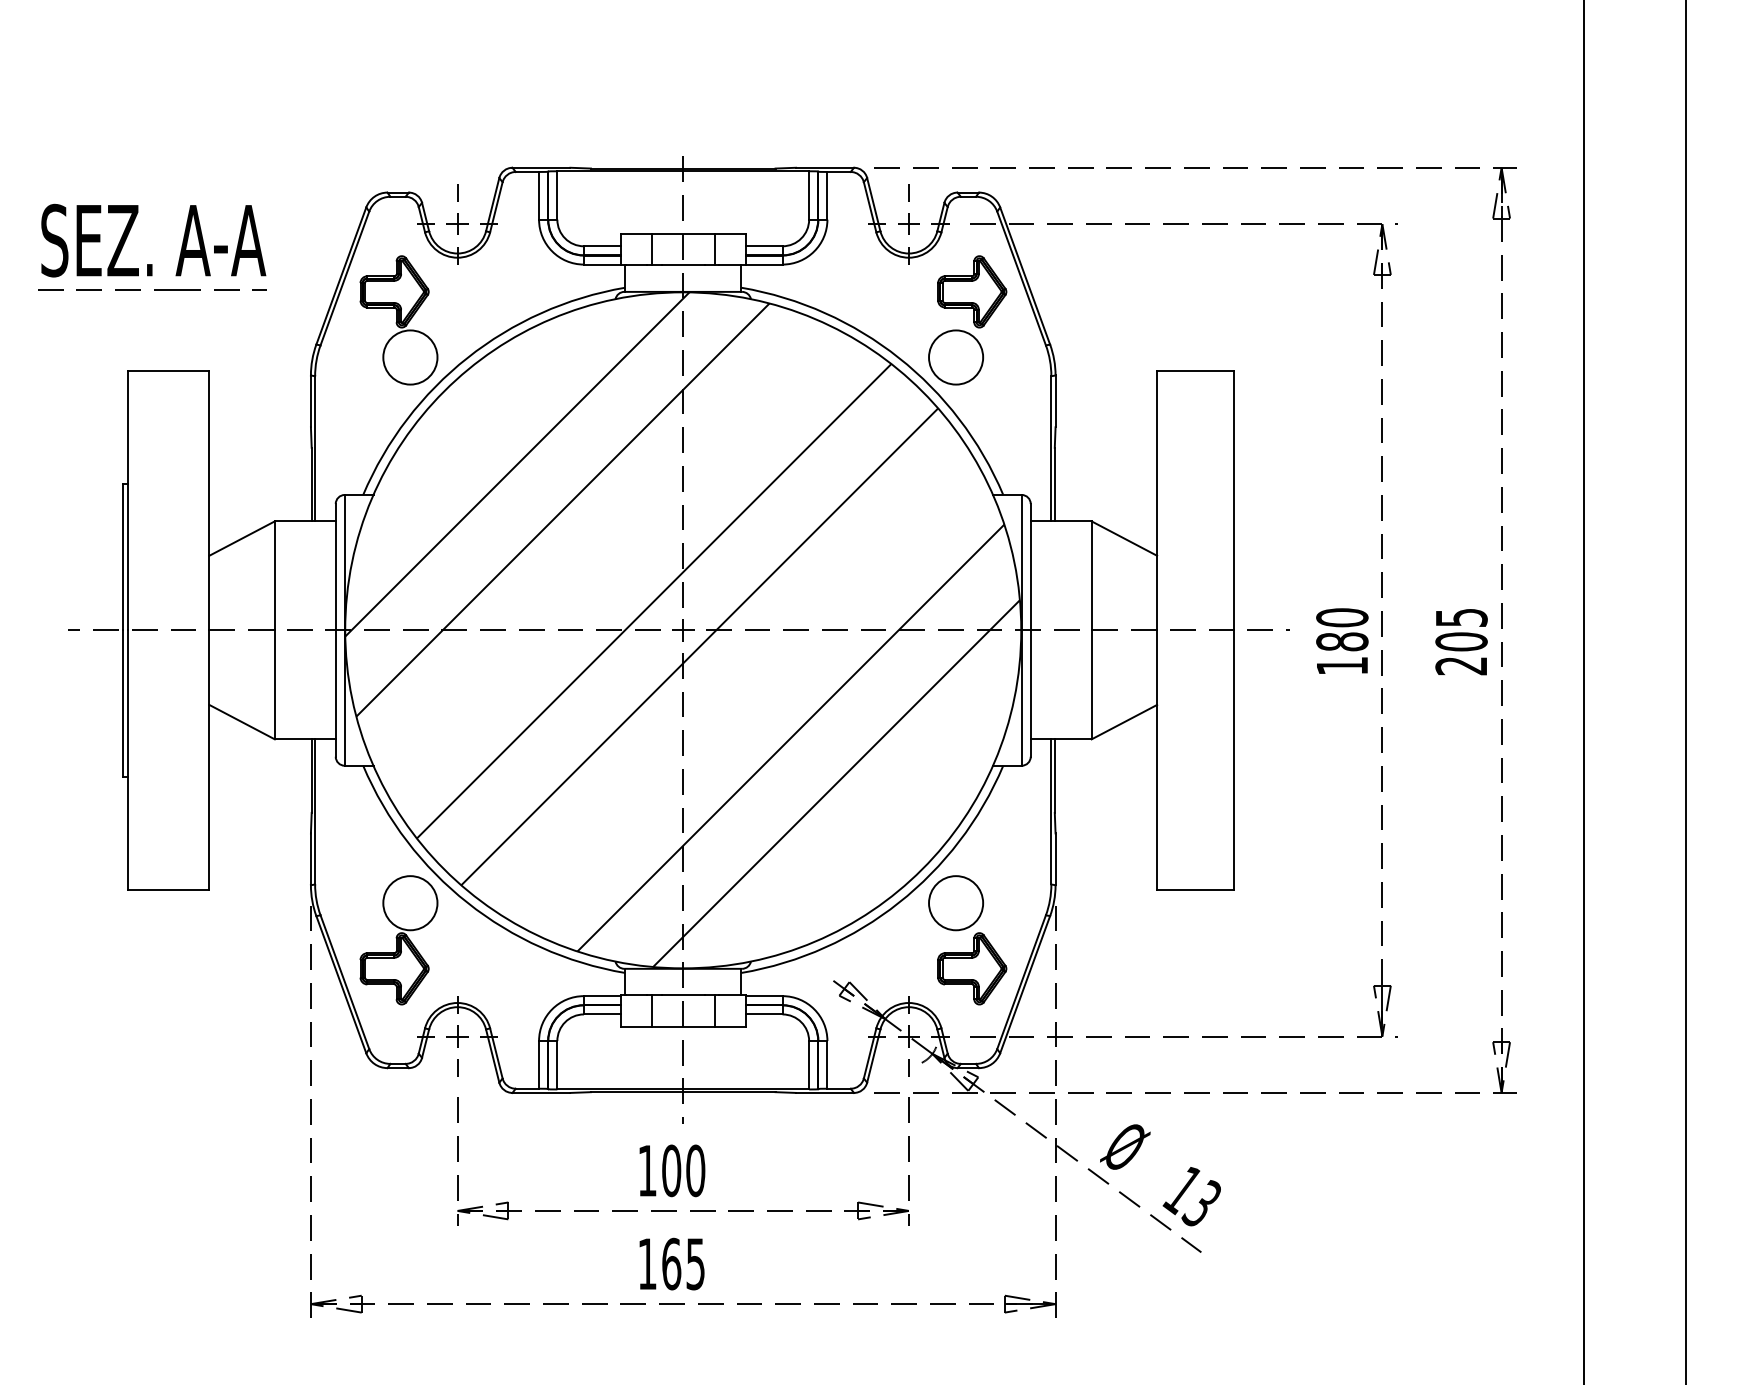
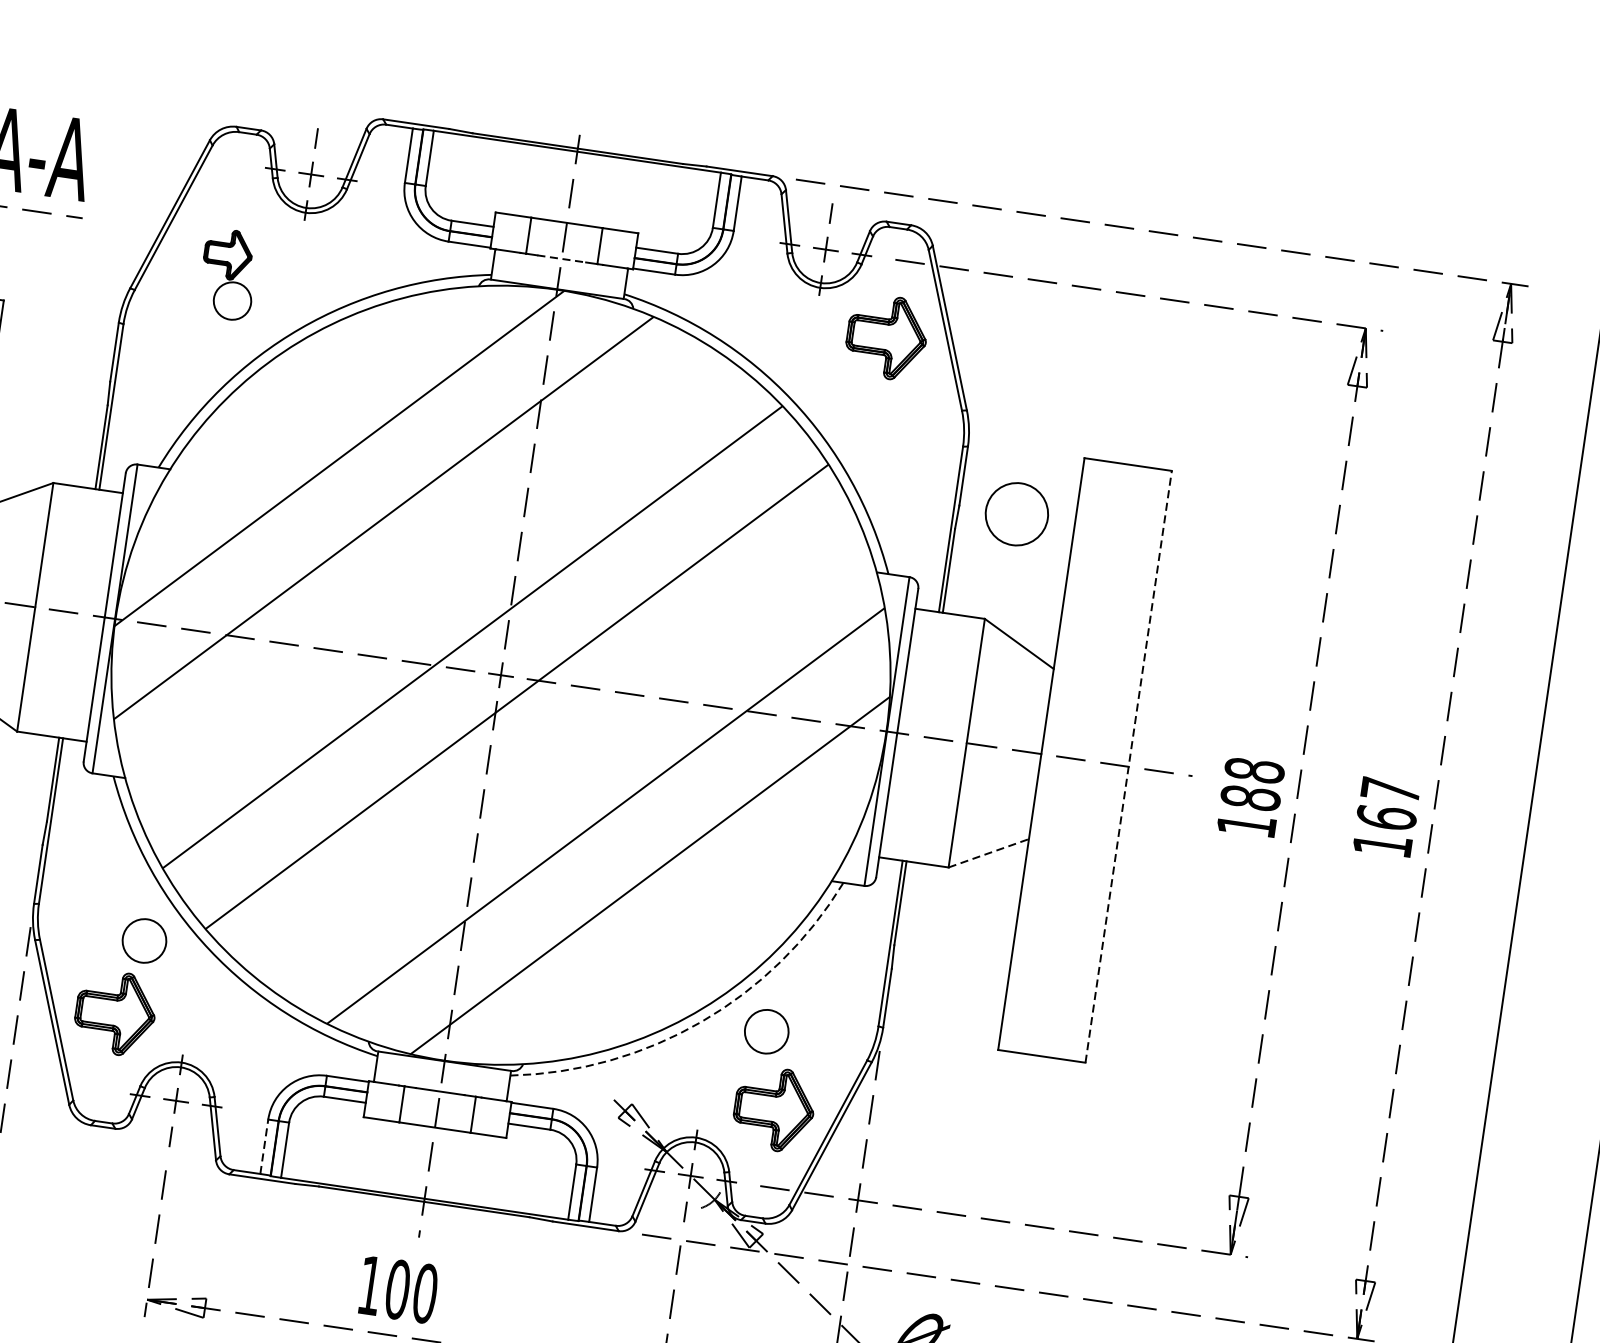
line: (683, 265) -> (561, 259), solid -> dashed
part: (398, 320) -> (227, 274), size x0.6
circle: (956, 357) -> (1017, 514), moved
text: (1342, 617) -> (1254, 770), 180 -> 188
line: (1233, 629) -> (1128, 765), solid -> dashed
text: (1461, 642) -> (1386, 818), 205 -> 167
line: (1124, 722) -> (988, 853), solid -> dashed
arc: (898, 902) -> (701, 1021), solid -> dashed
circle: (410, 903) -> (144, 941), size x0.7
circle: (956, 903) -> (767, 1032), size x0.7
line: (539, 1064) -> (264, 1146), solid -> dashed

